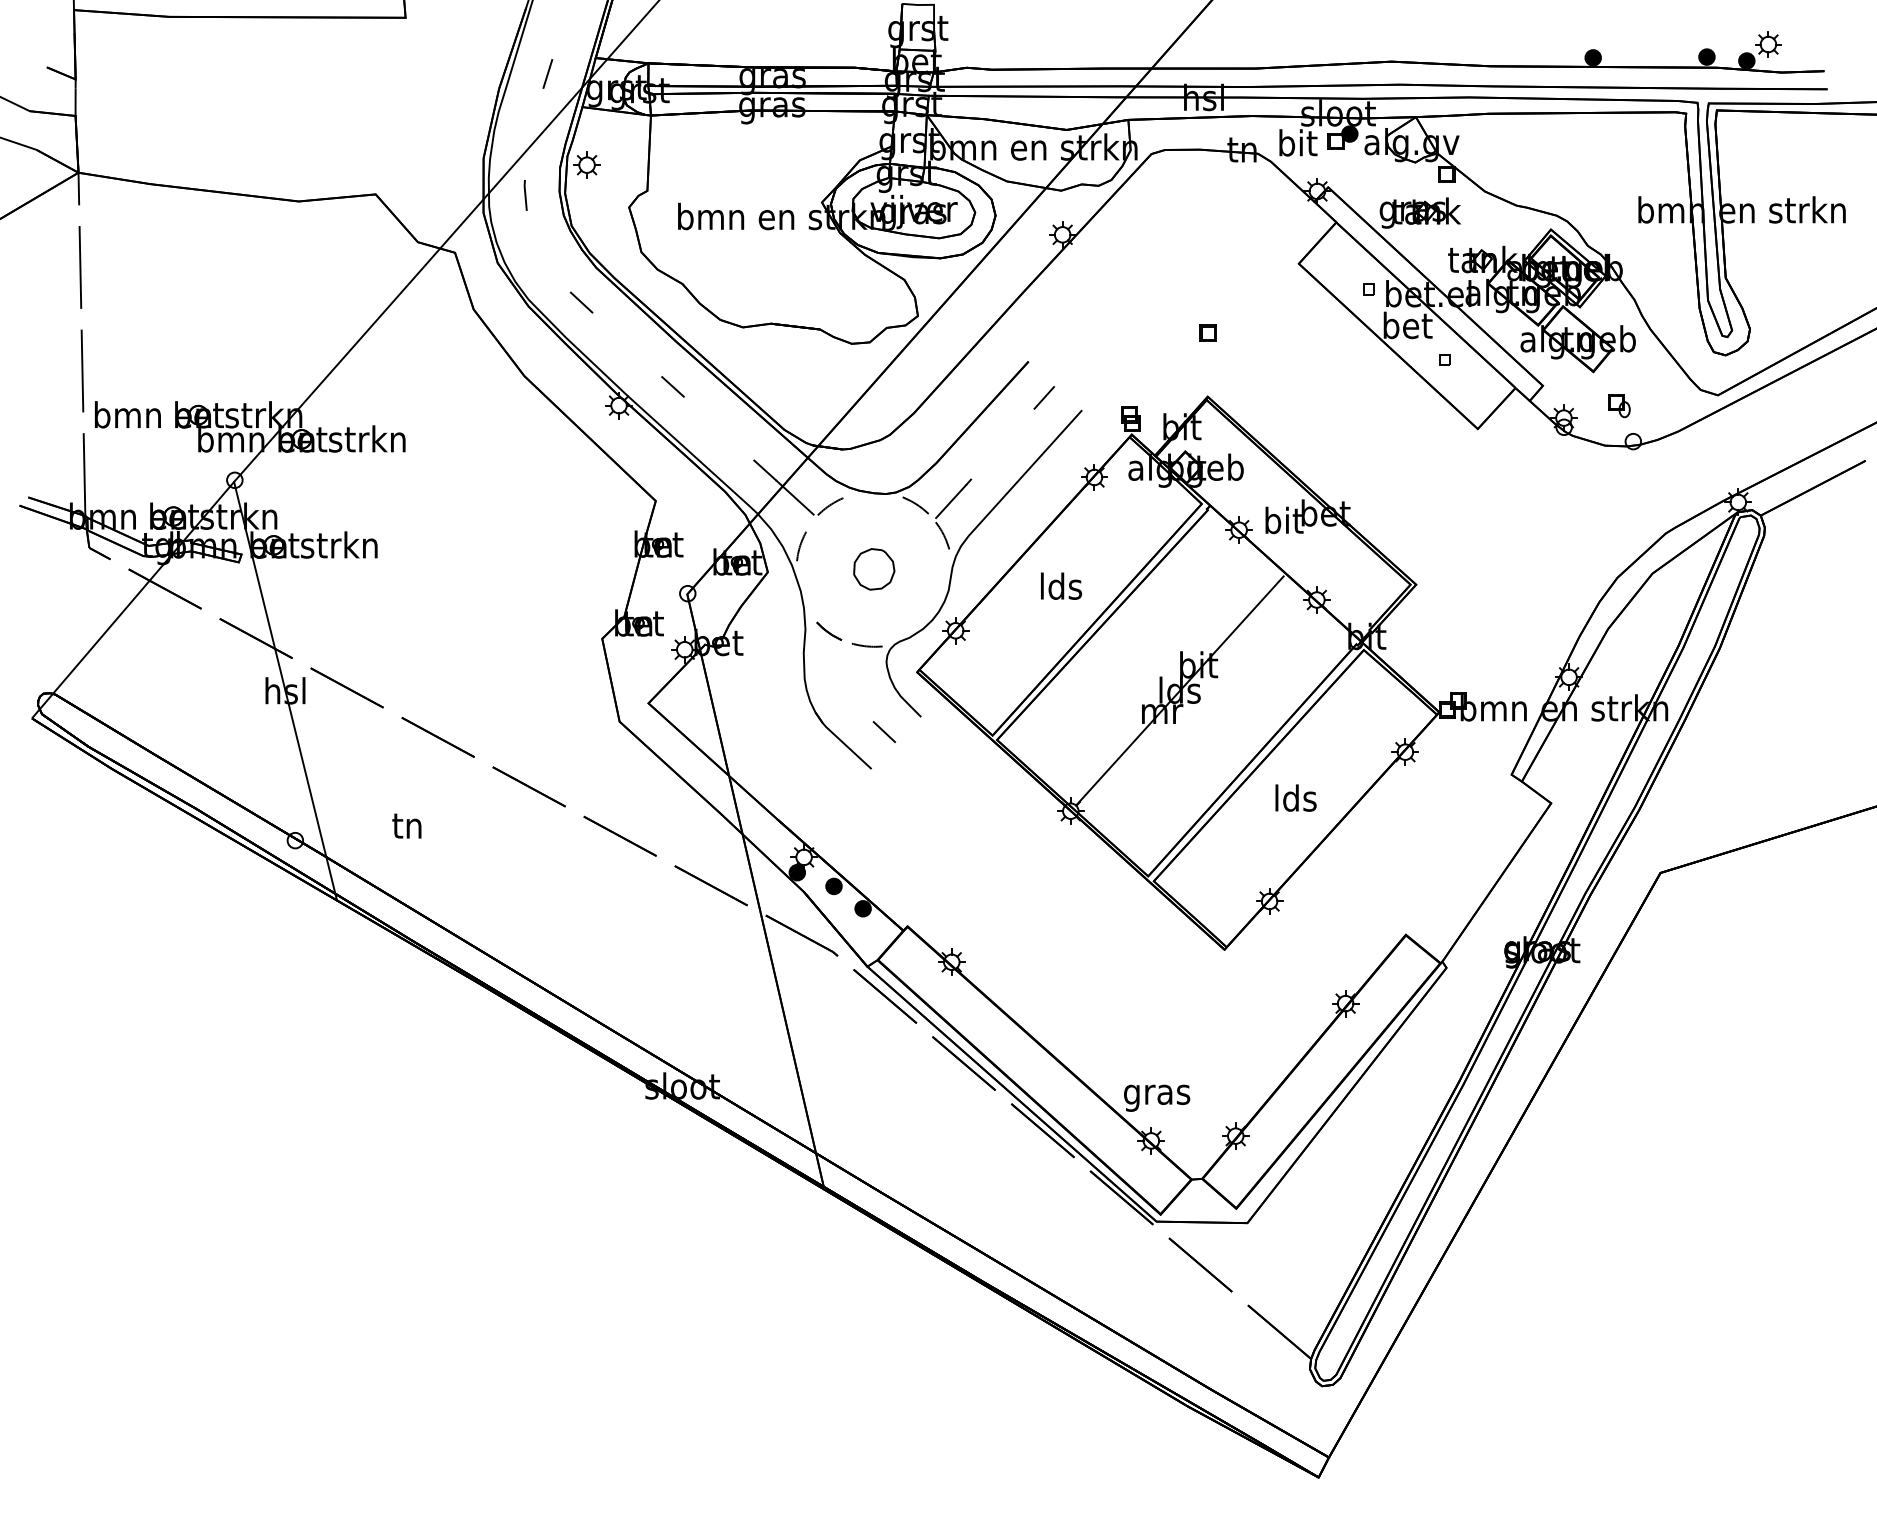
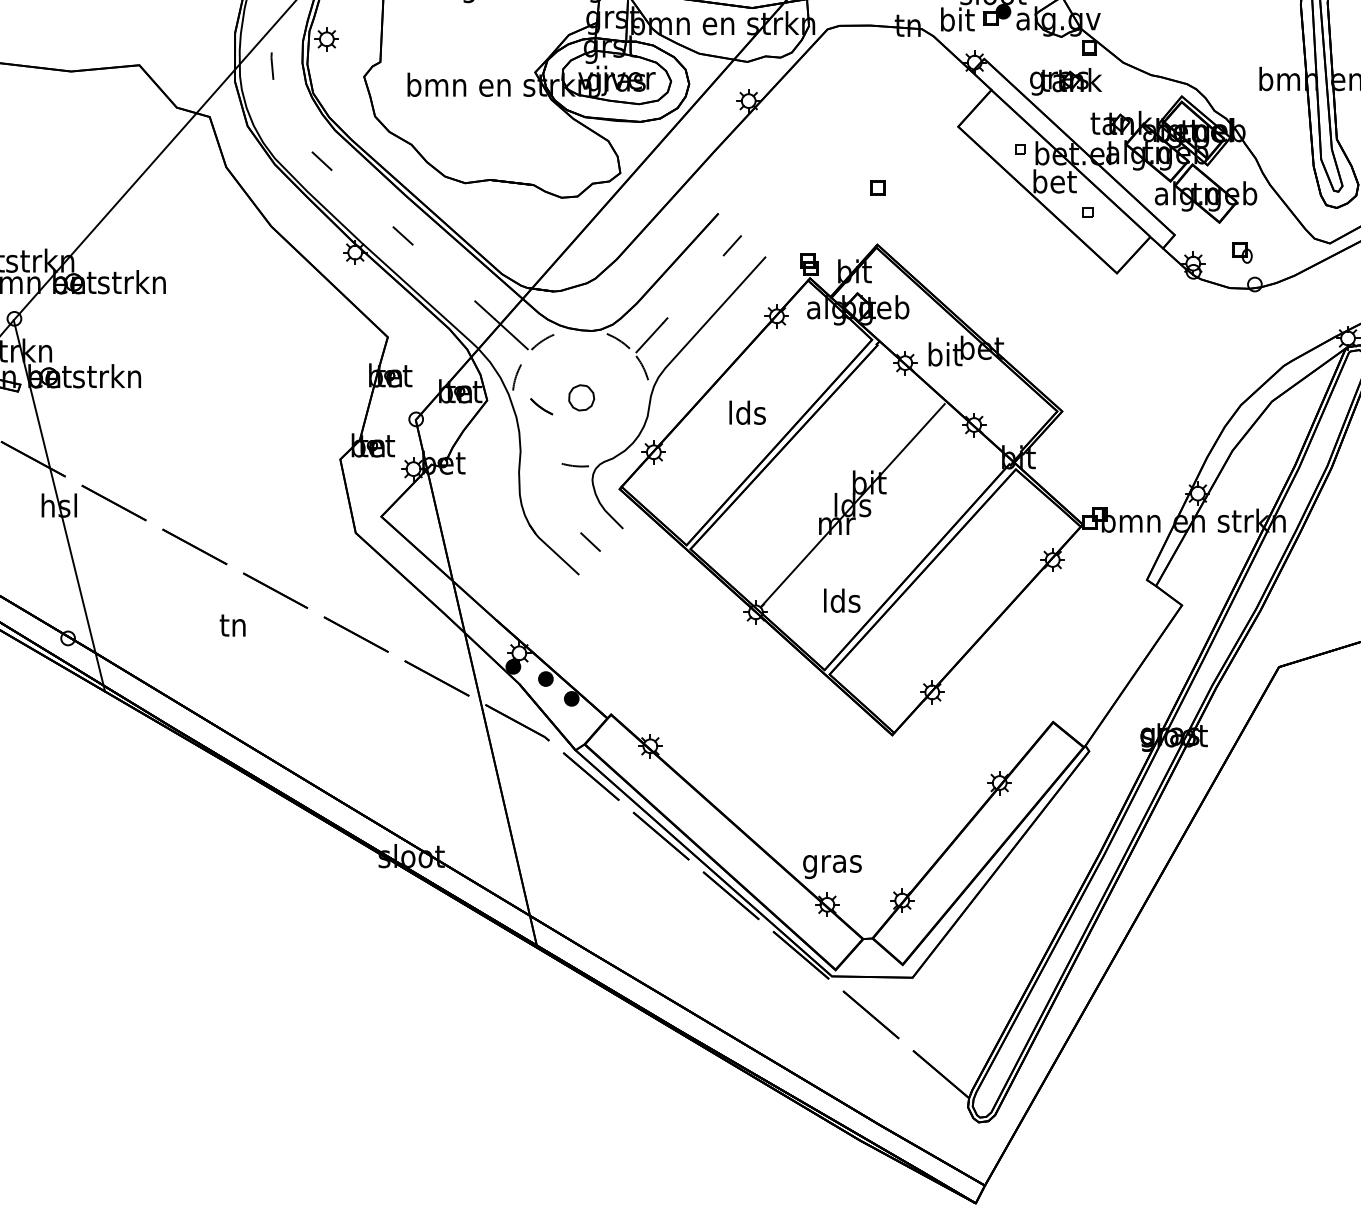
part: (874, 569) -> (581, 397), size x0.7
part: (829, 630) -> (541, 405), moved
text: (1295, 797) -> (841, 600), moved
text: (406, 825) -> (232, 625), moved

